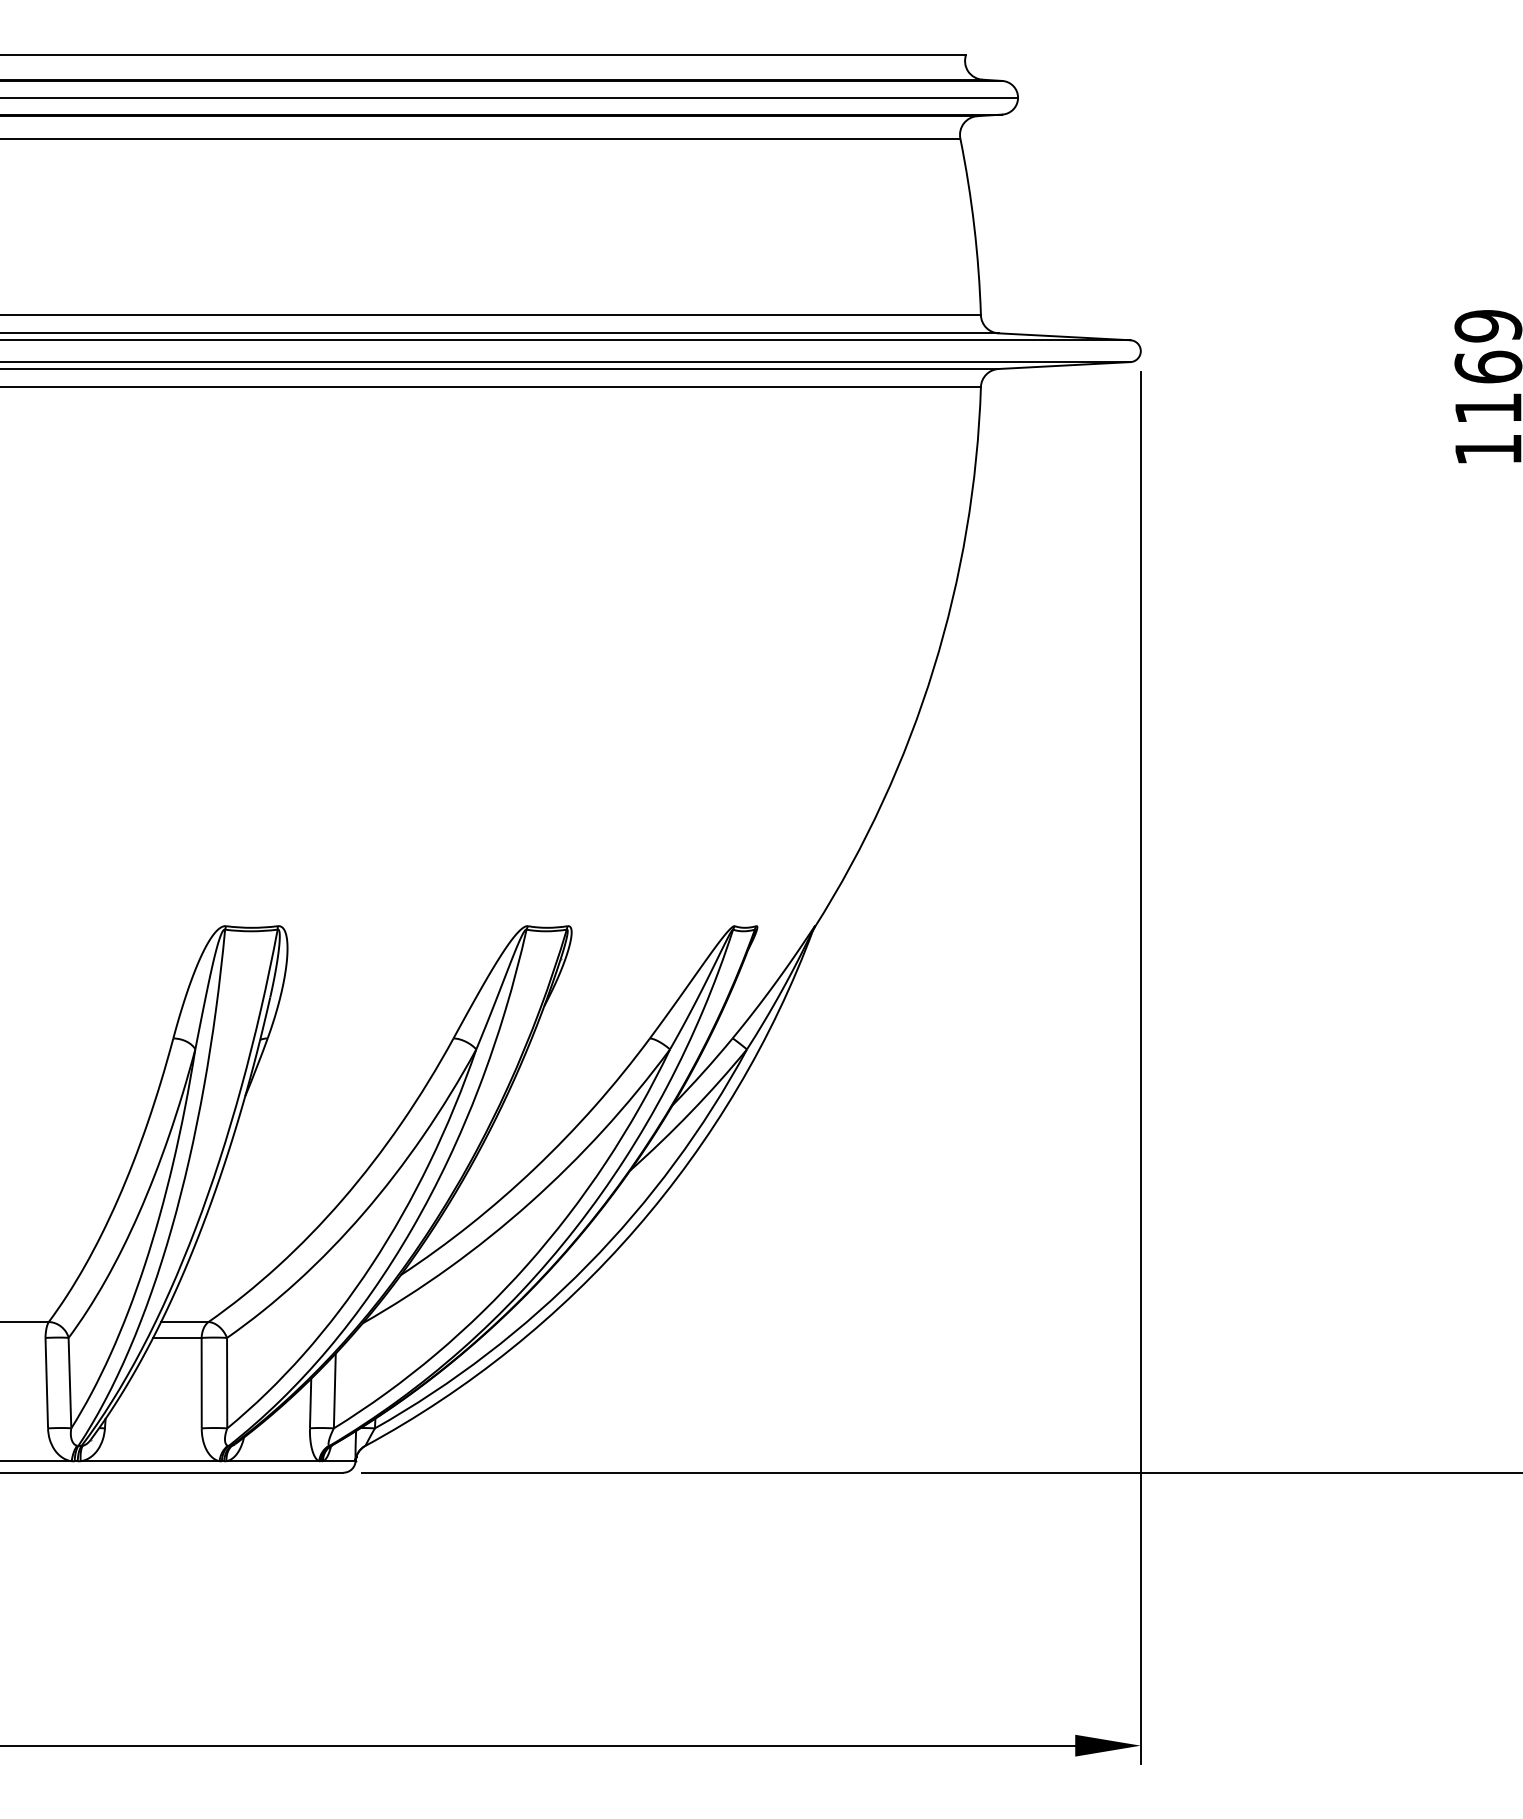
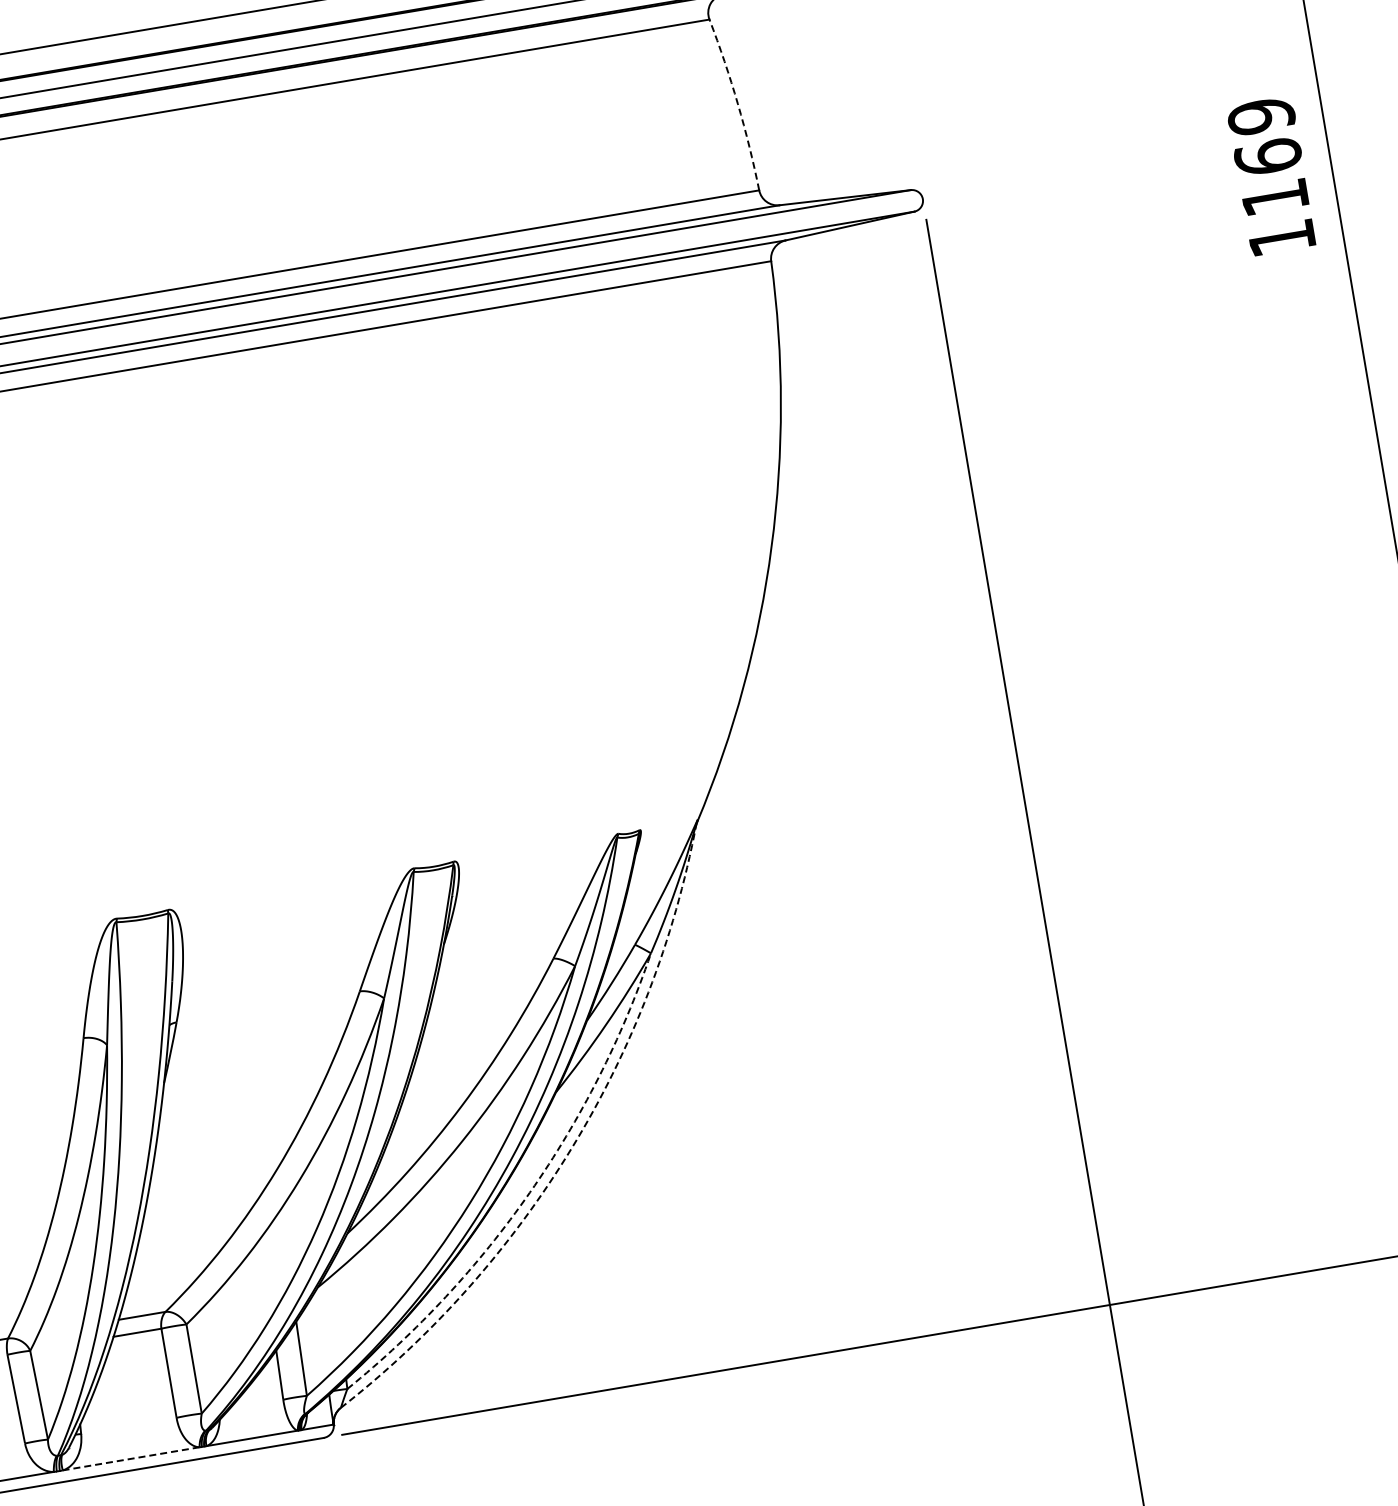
arc: (974, 226) -> (738, 103), solid -> dashed
arc: (636, 1228) -> (571, 1148), solid -> dashed
arc: (587, 1265) -> (529, 1192), solid -> dashed
line: (149, 1461) -> (130, 1459), solid -> dashed

